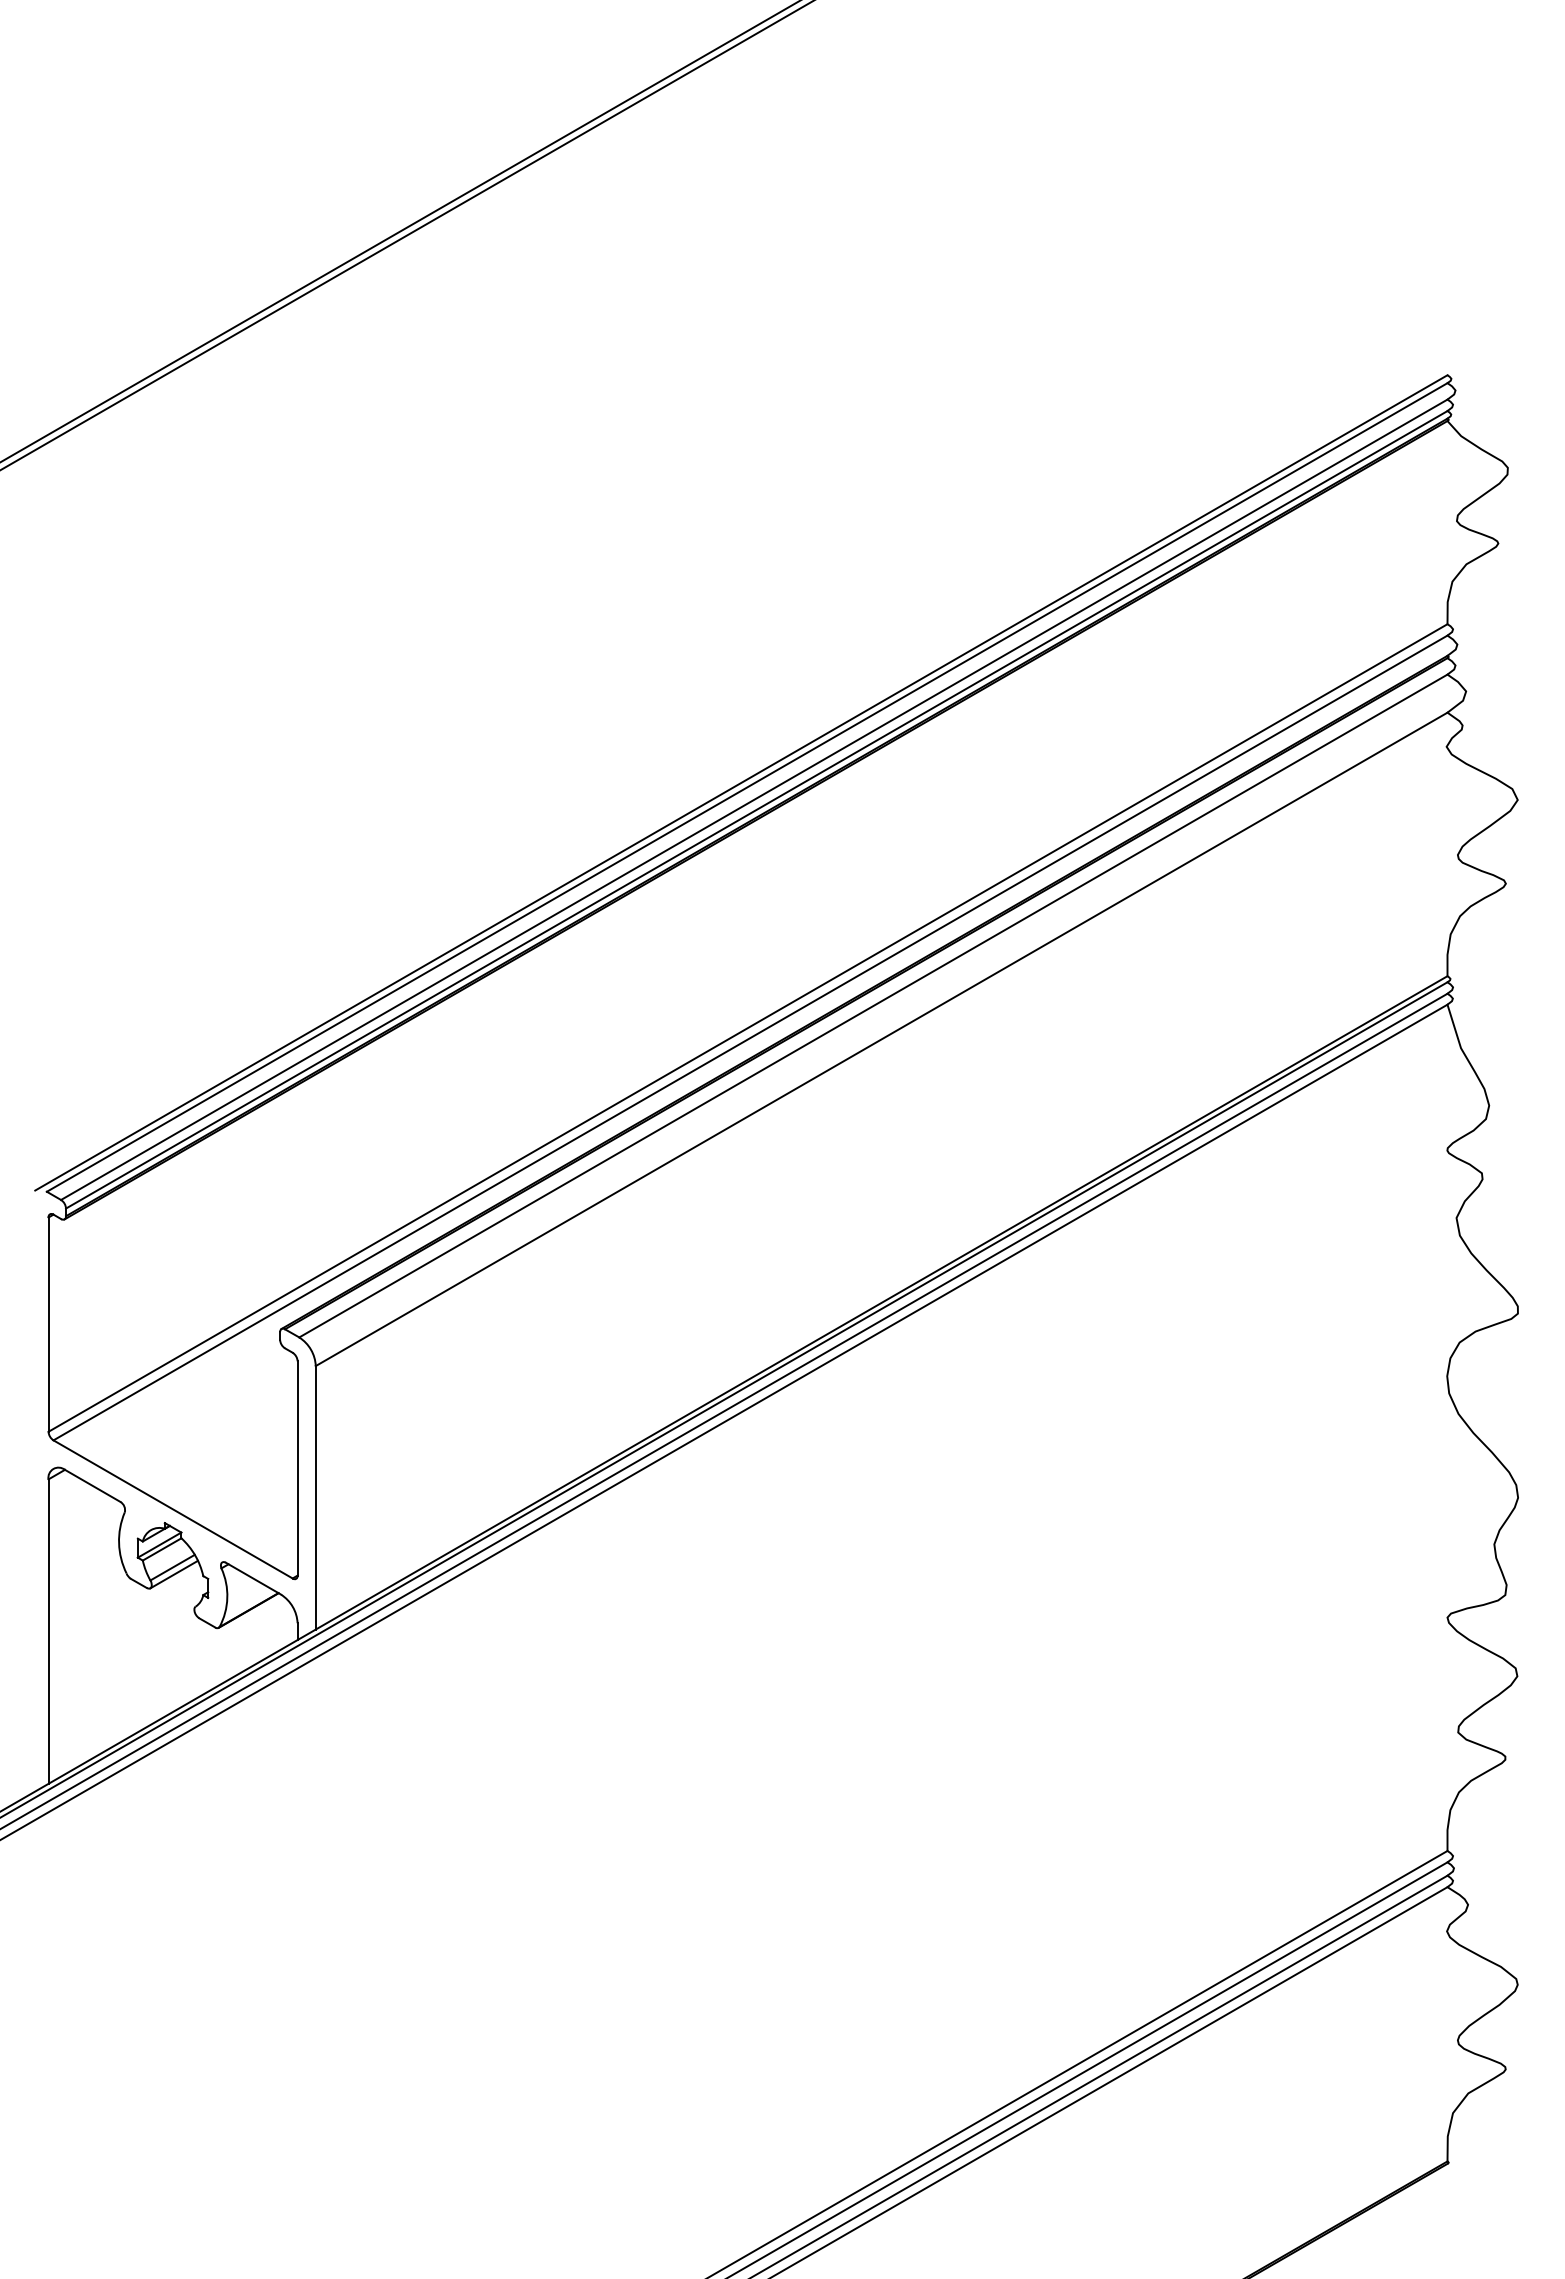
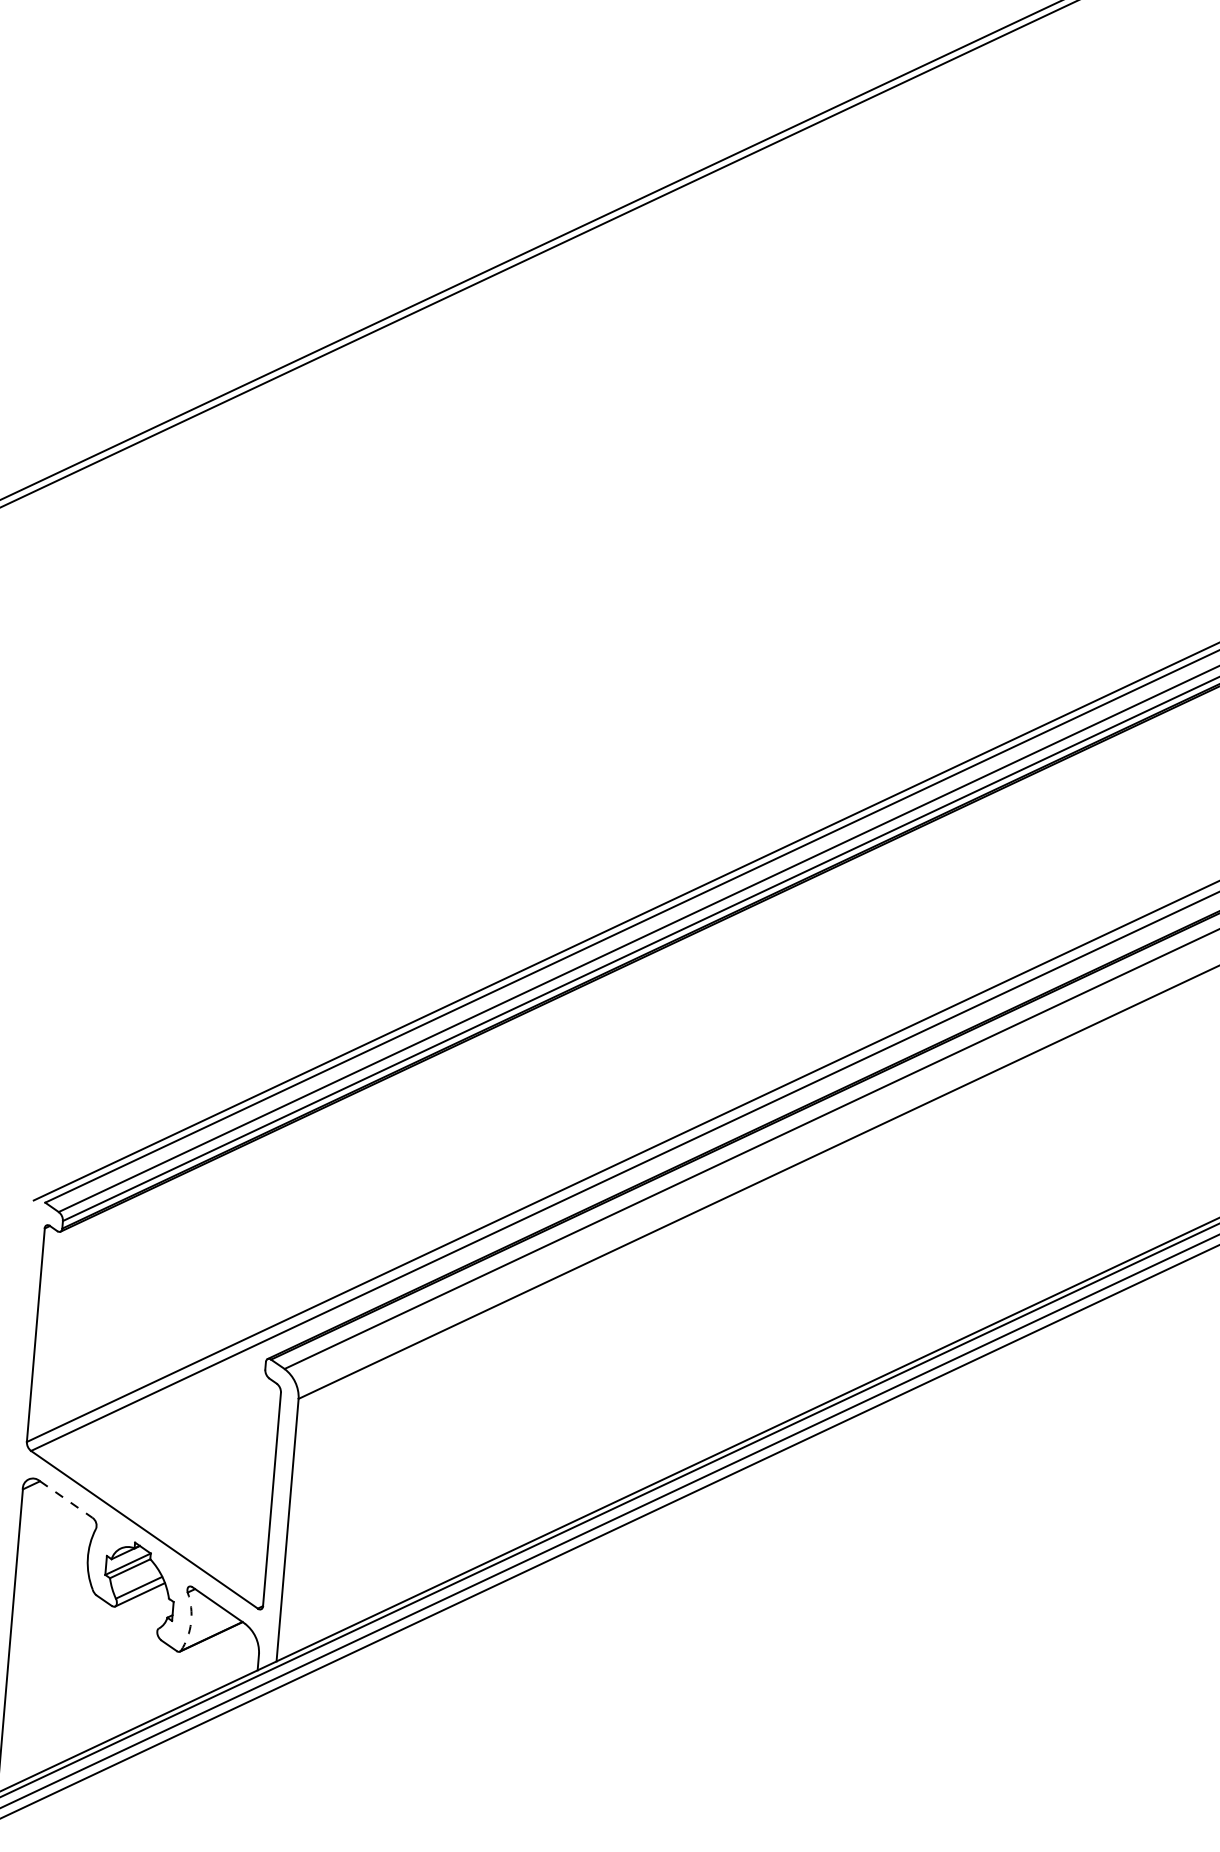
line: (92, 1485) -> (66, 1499), solid -> dashed
arc: (227, 1597) -> (191, 1622), solid -> dashed

